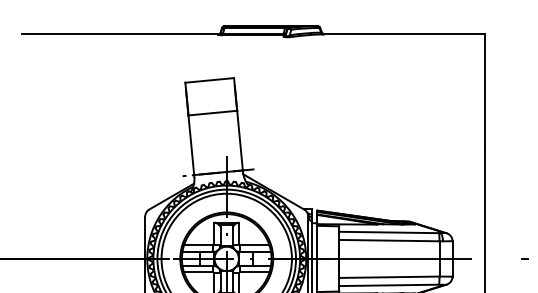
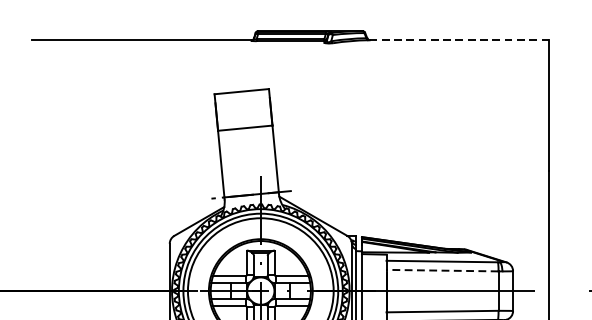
line: (404, 34) -> (459, 40), solid -> dashed
line: (388, 240) -> (441, 270), solid -> dashed

